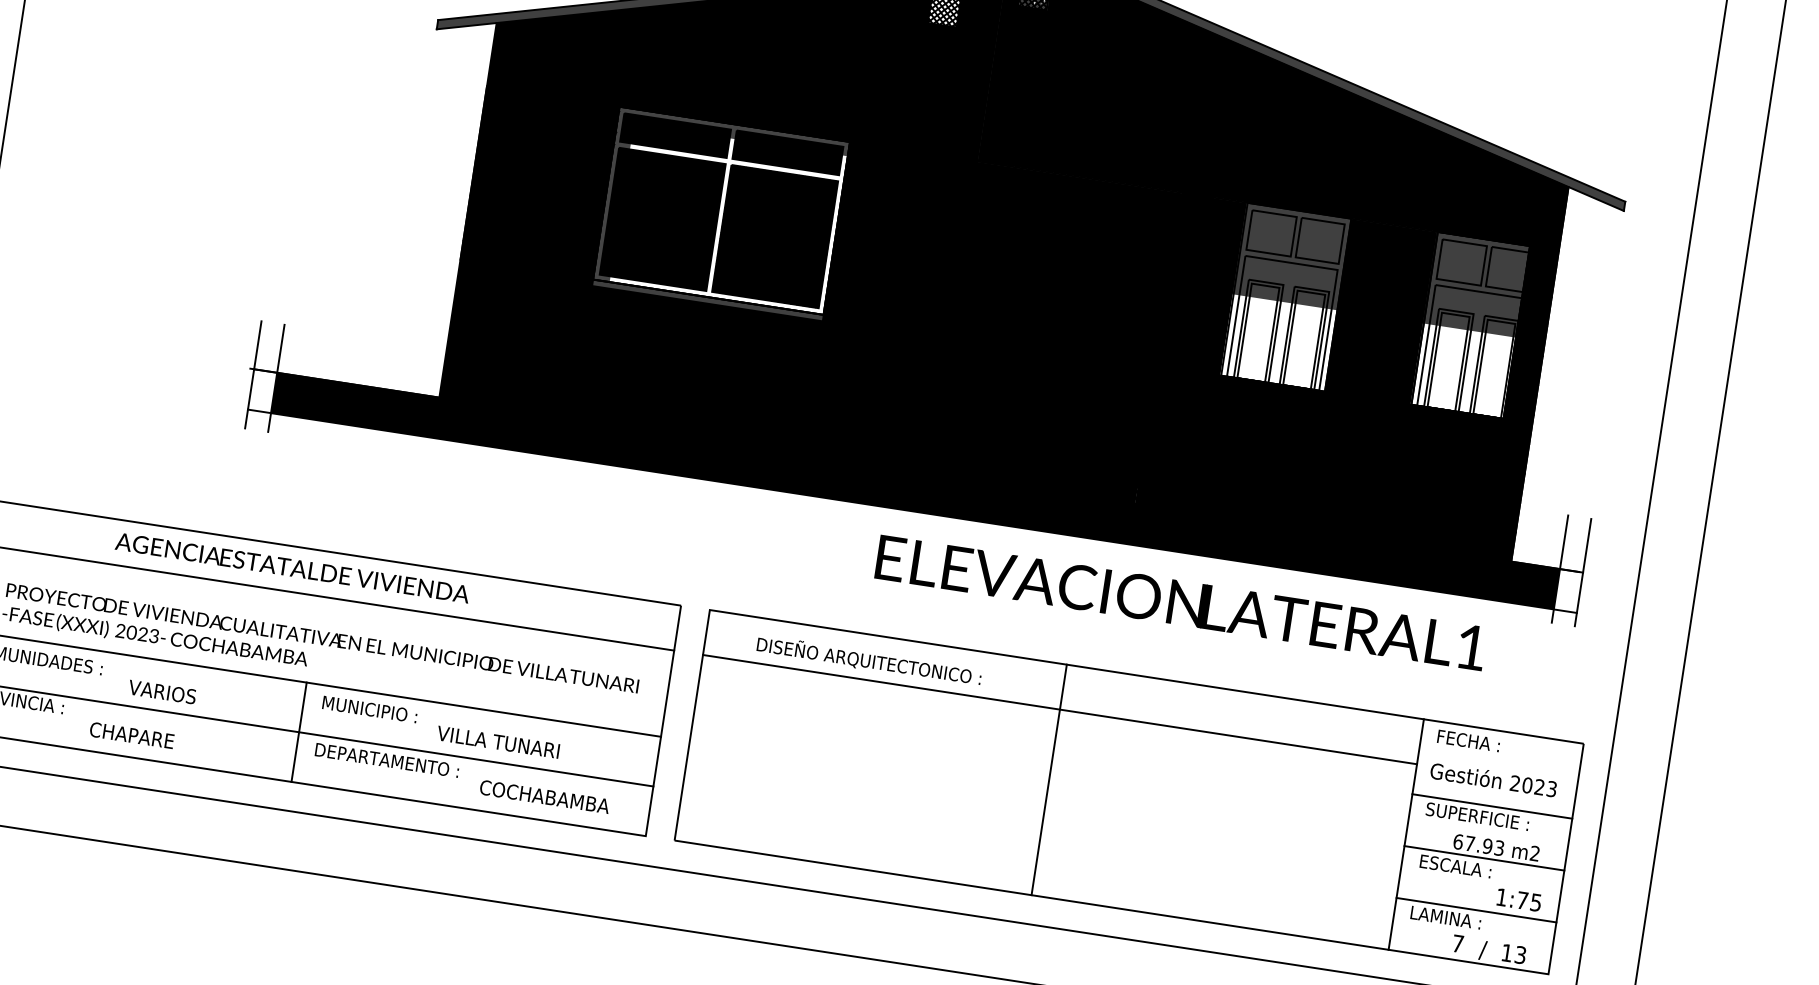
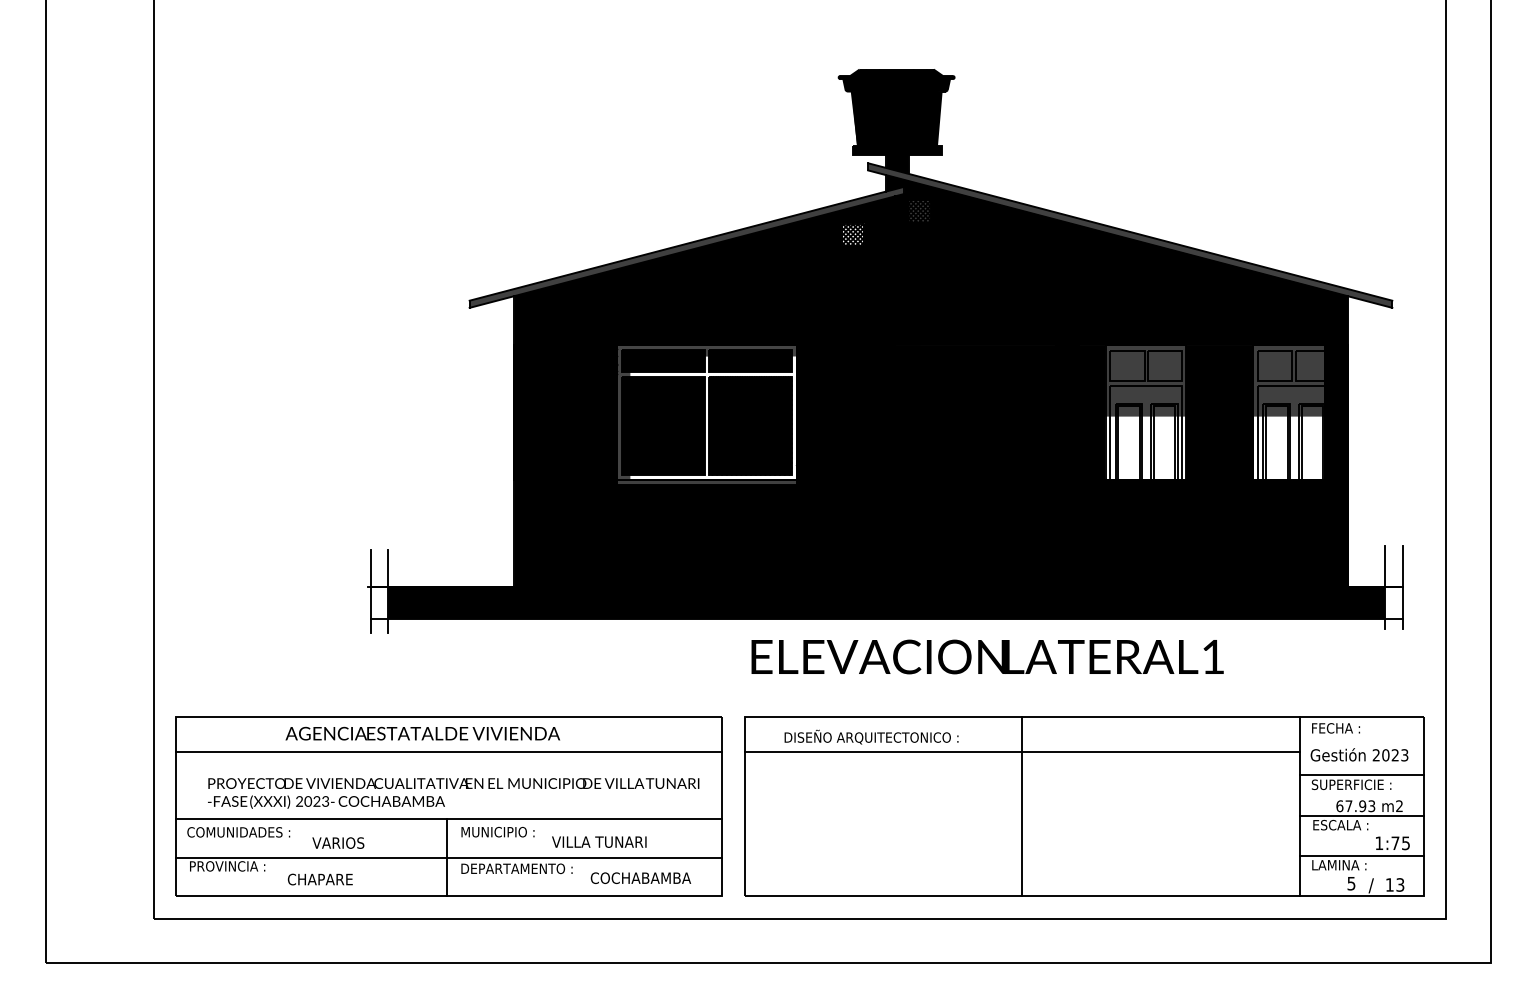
text: (1181, 602) -> (987, 656), moved
text: (1458, 943) -> (1351, 883), 7 -> 5

